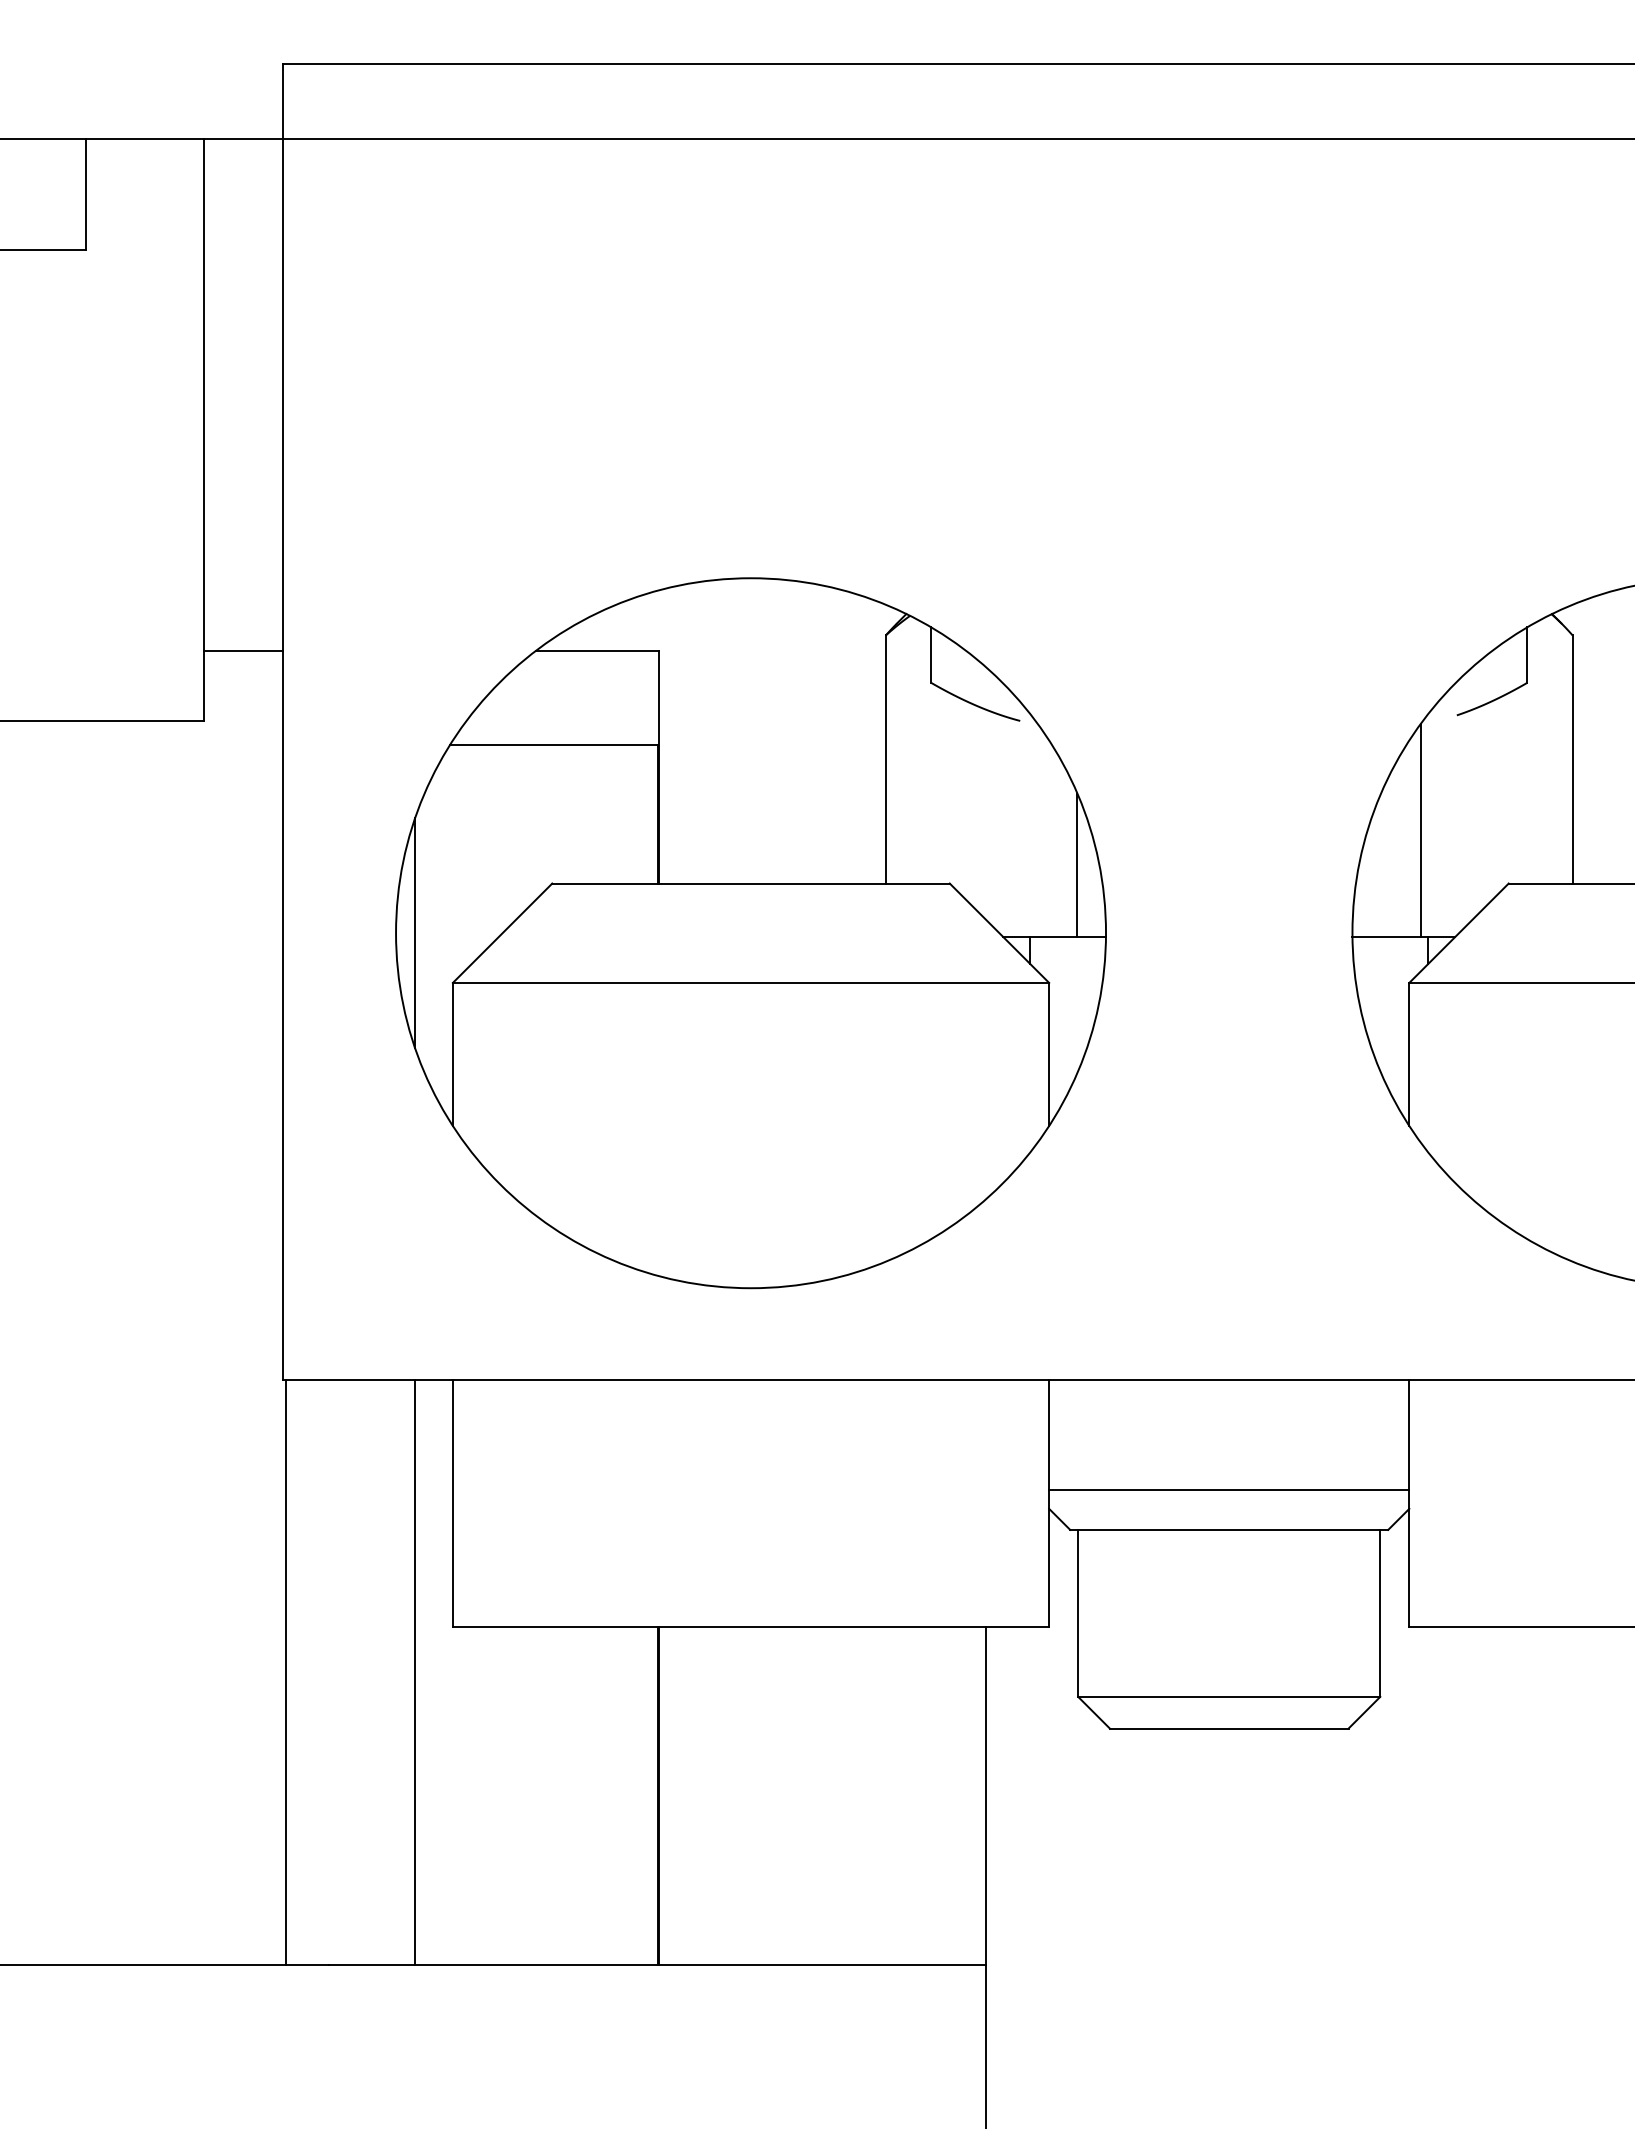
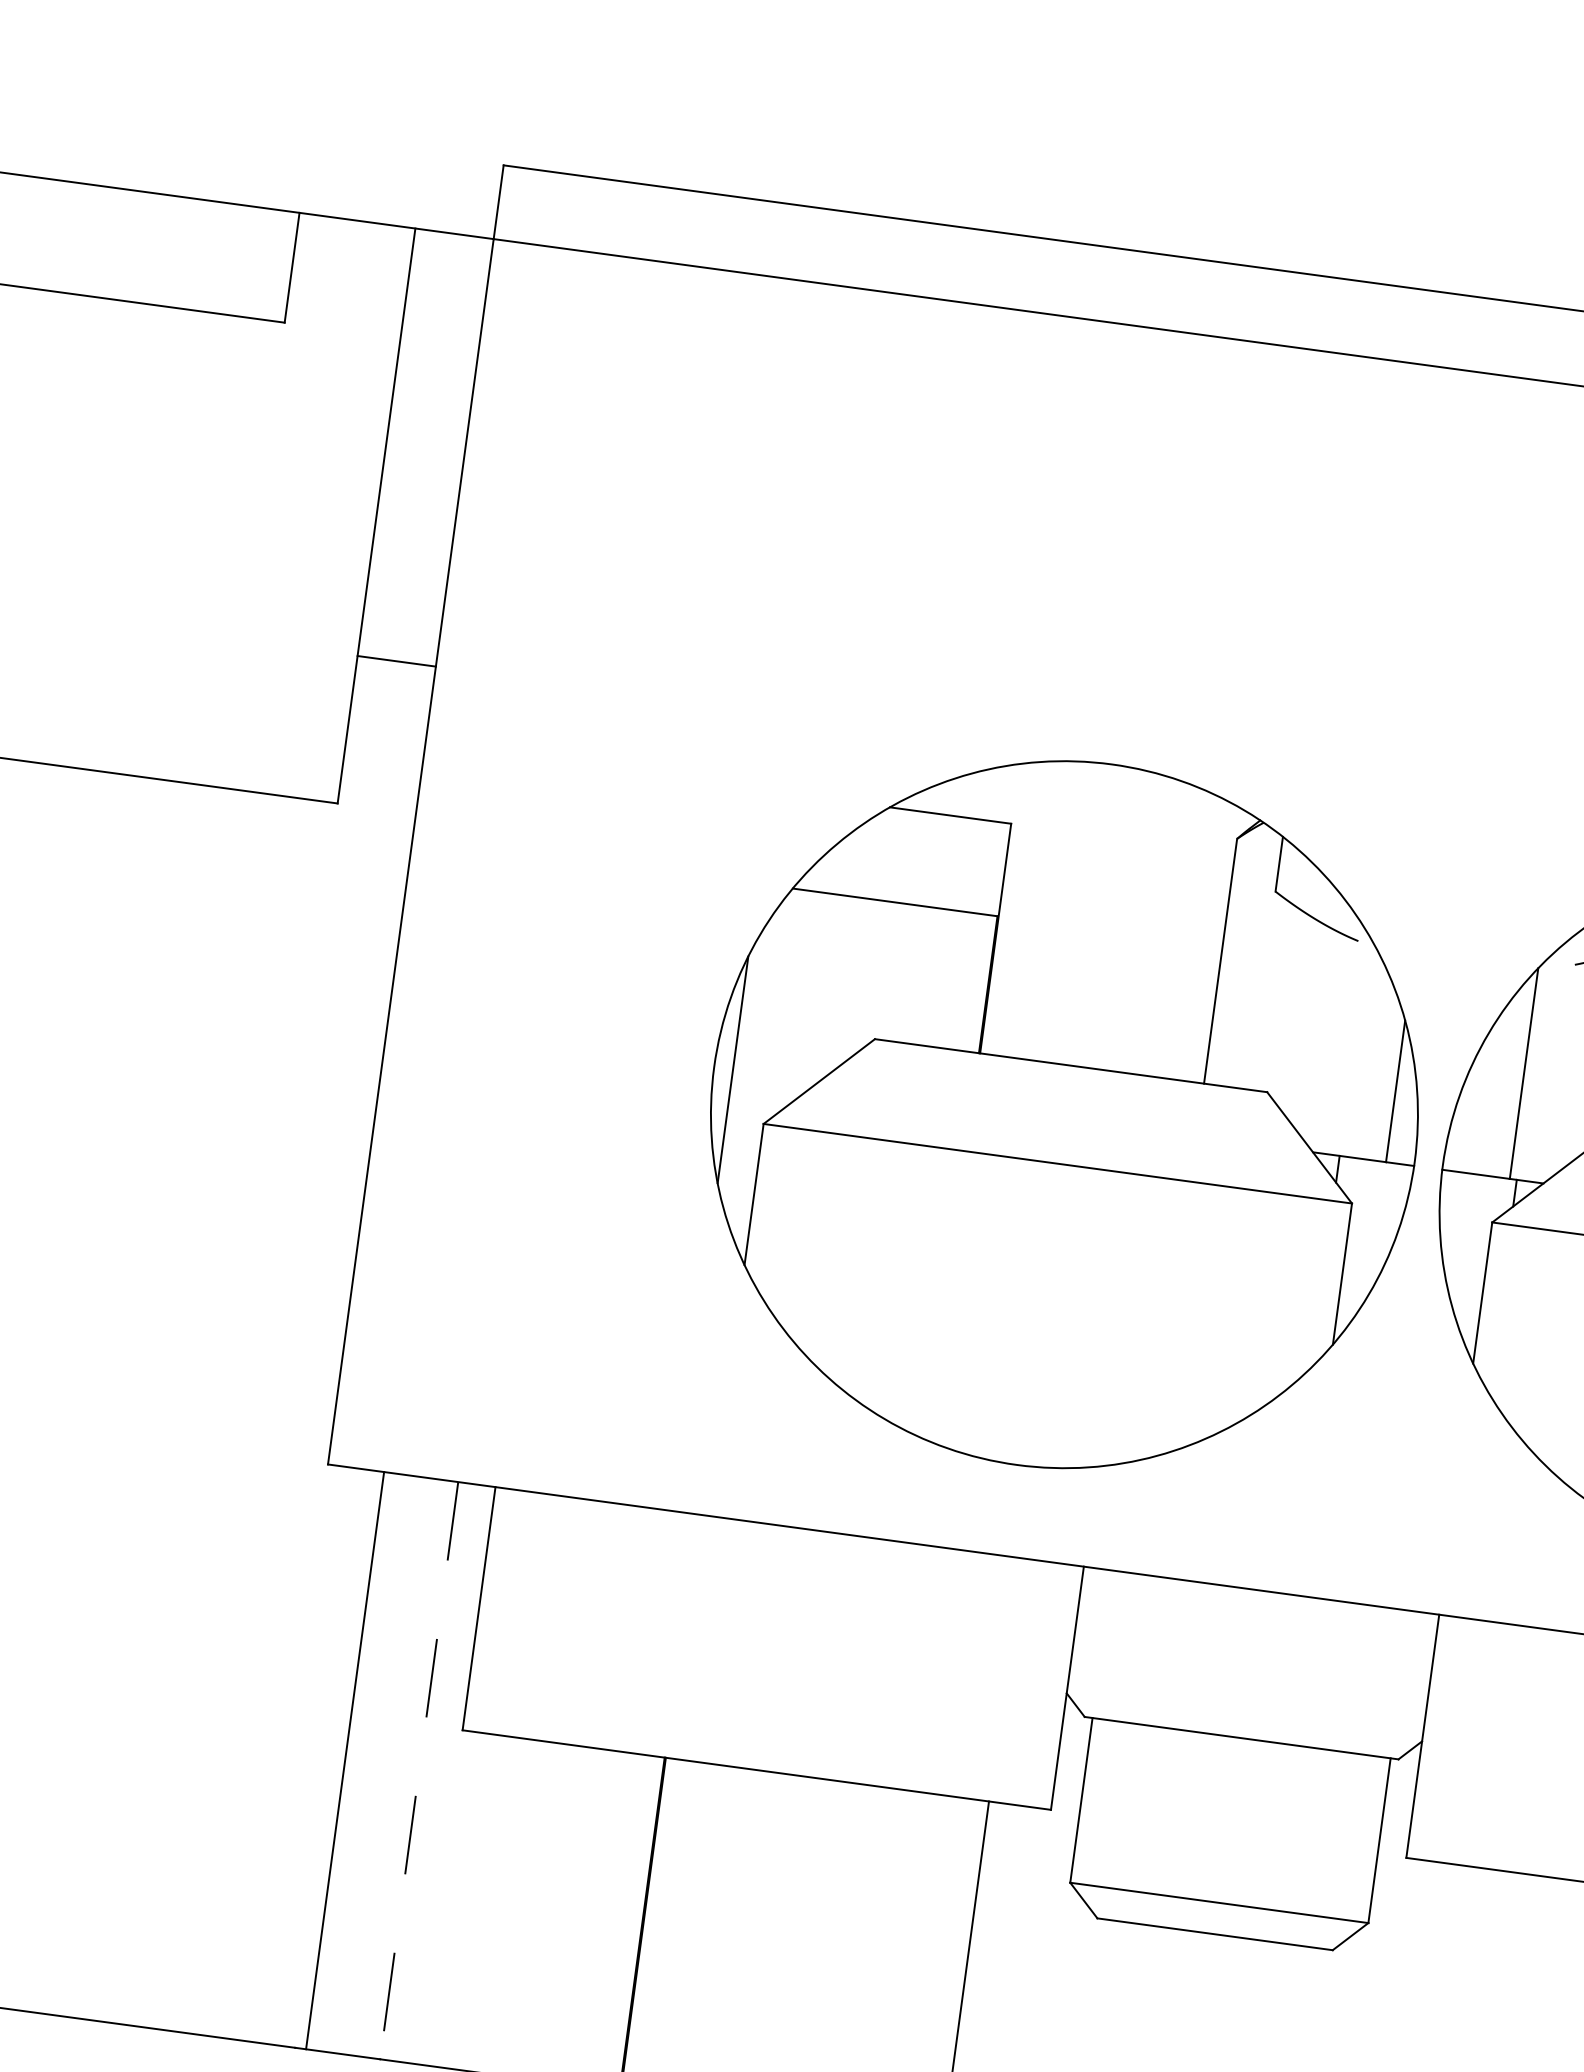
line: (243, 650) -> (396, 660), moved
part: (750, 933) -> (1063, 1114), moved
line: (1229, 1490) -> (1247, 1699), removed
line: (286, 1672) -> (345, 1760), moved
line: (415, 1673) -> (419, 1771), solid -> dashed

